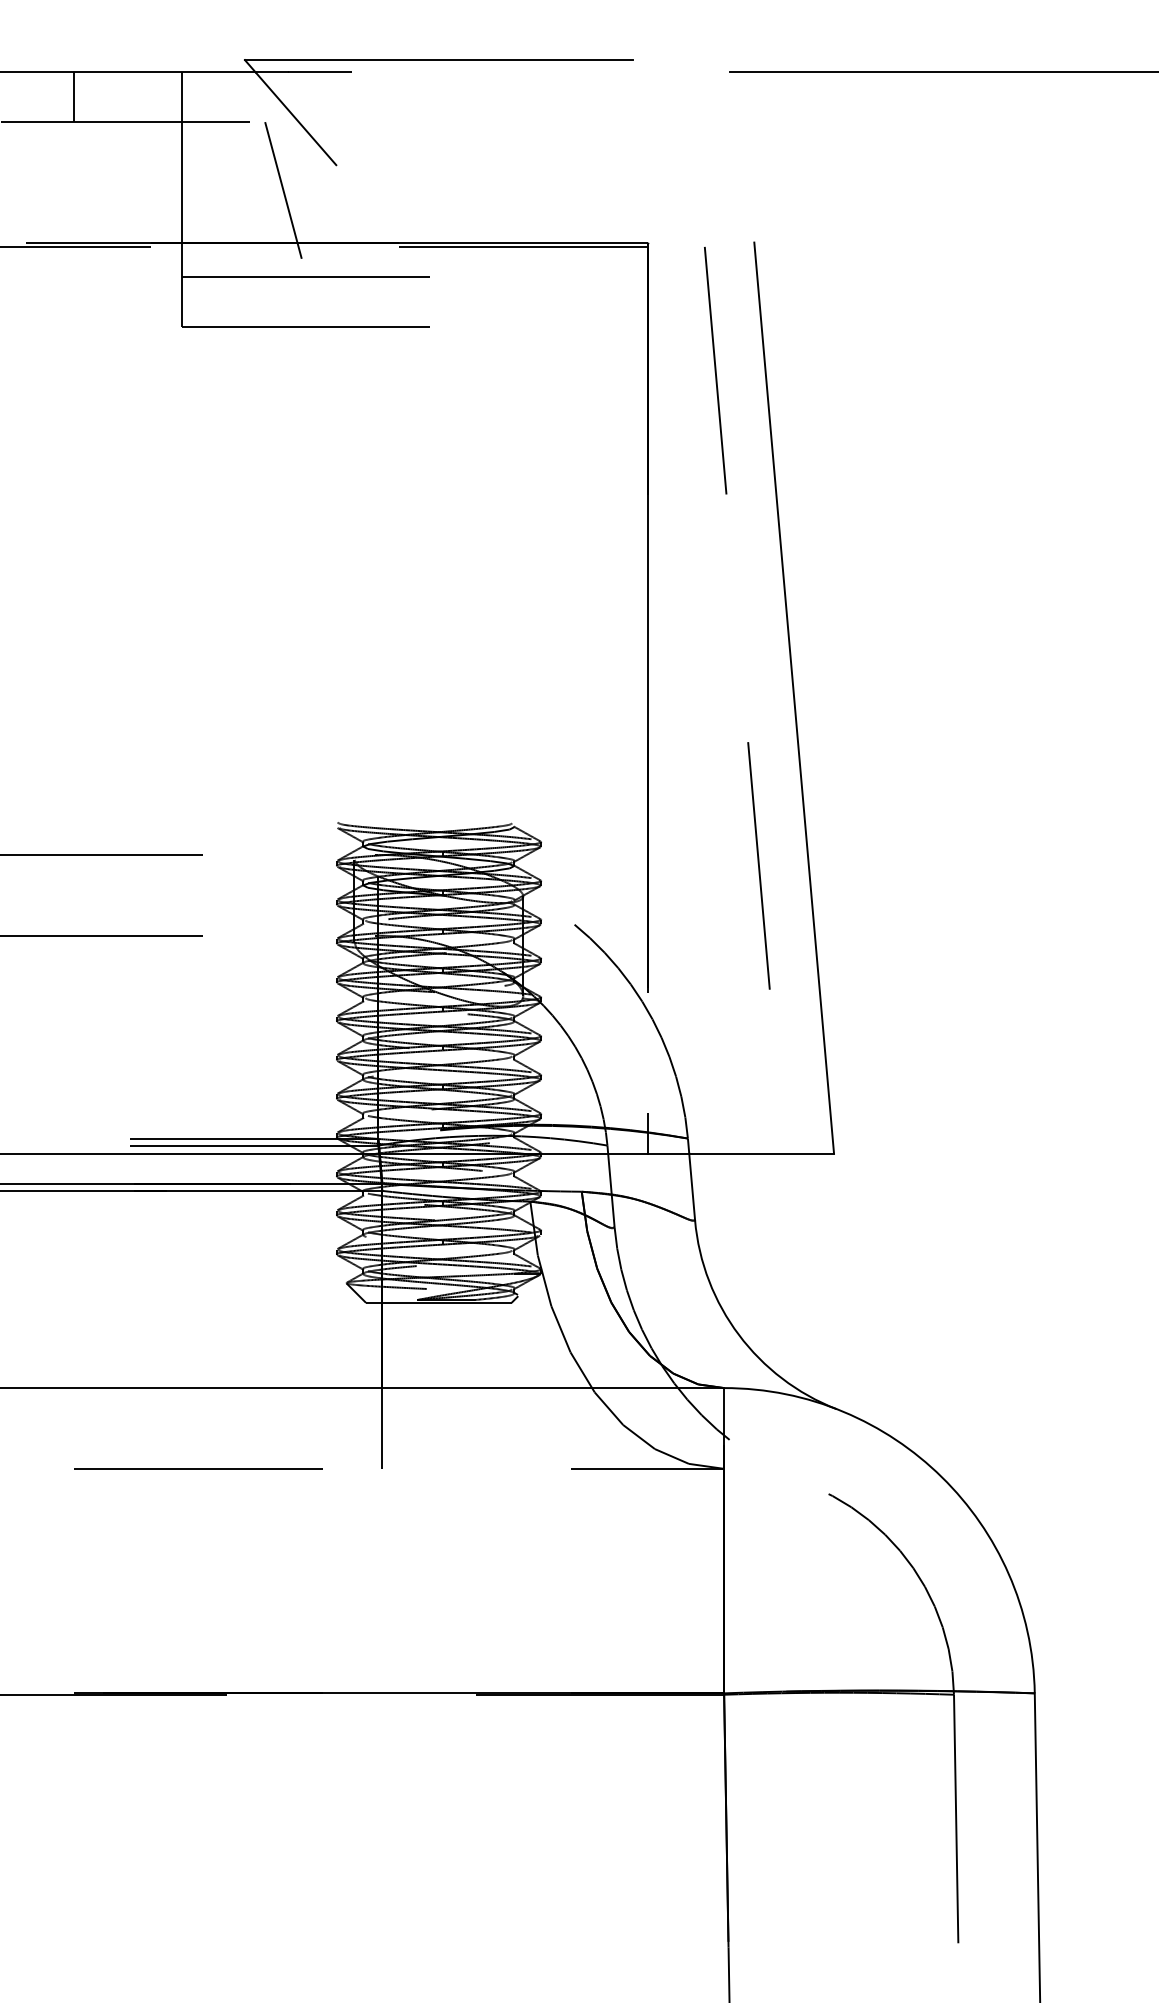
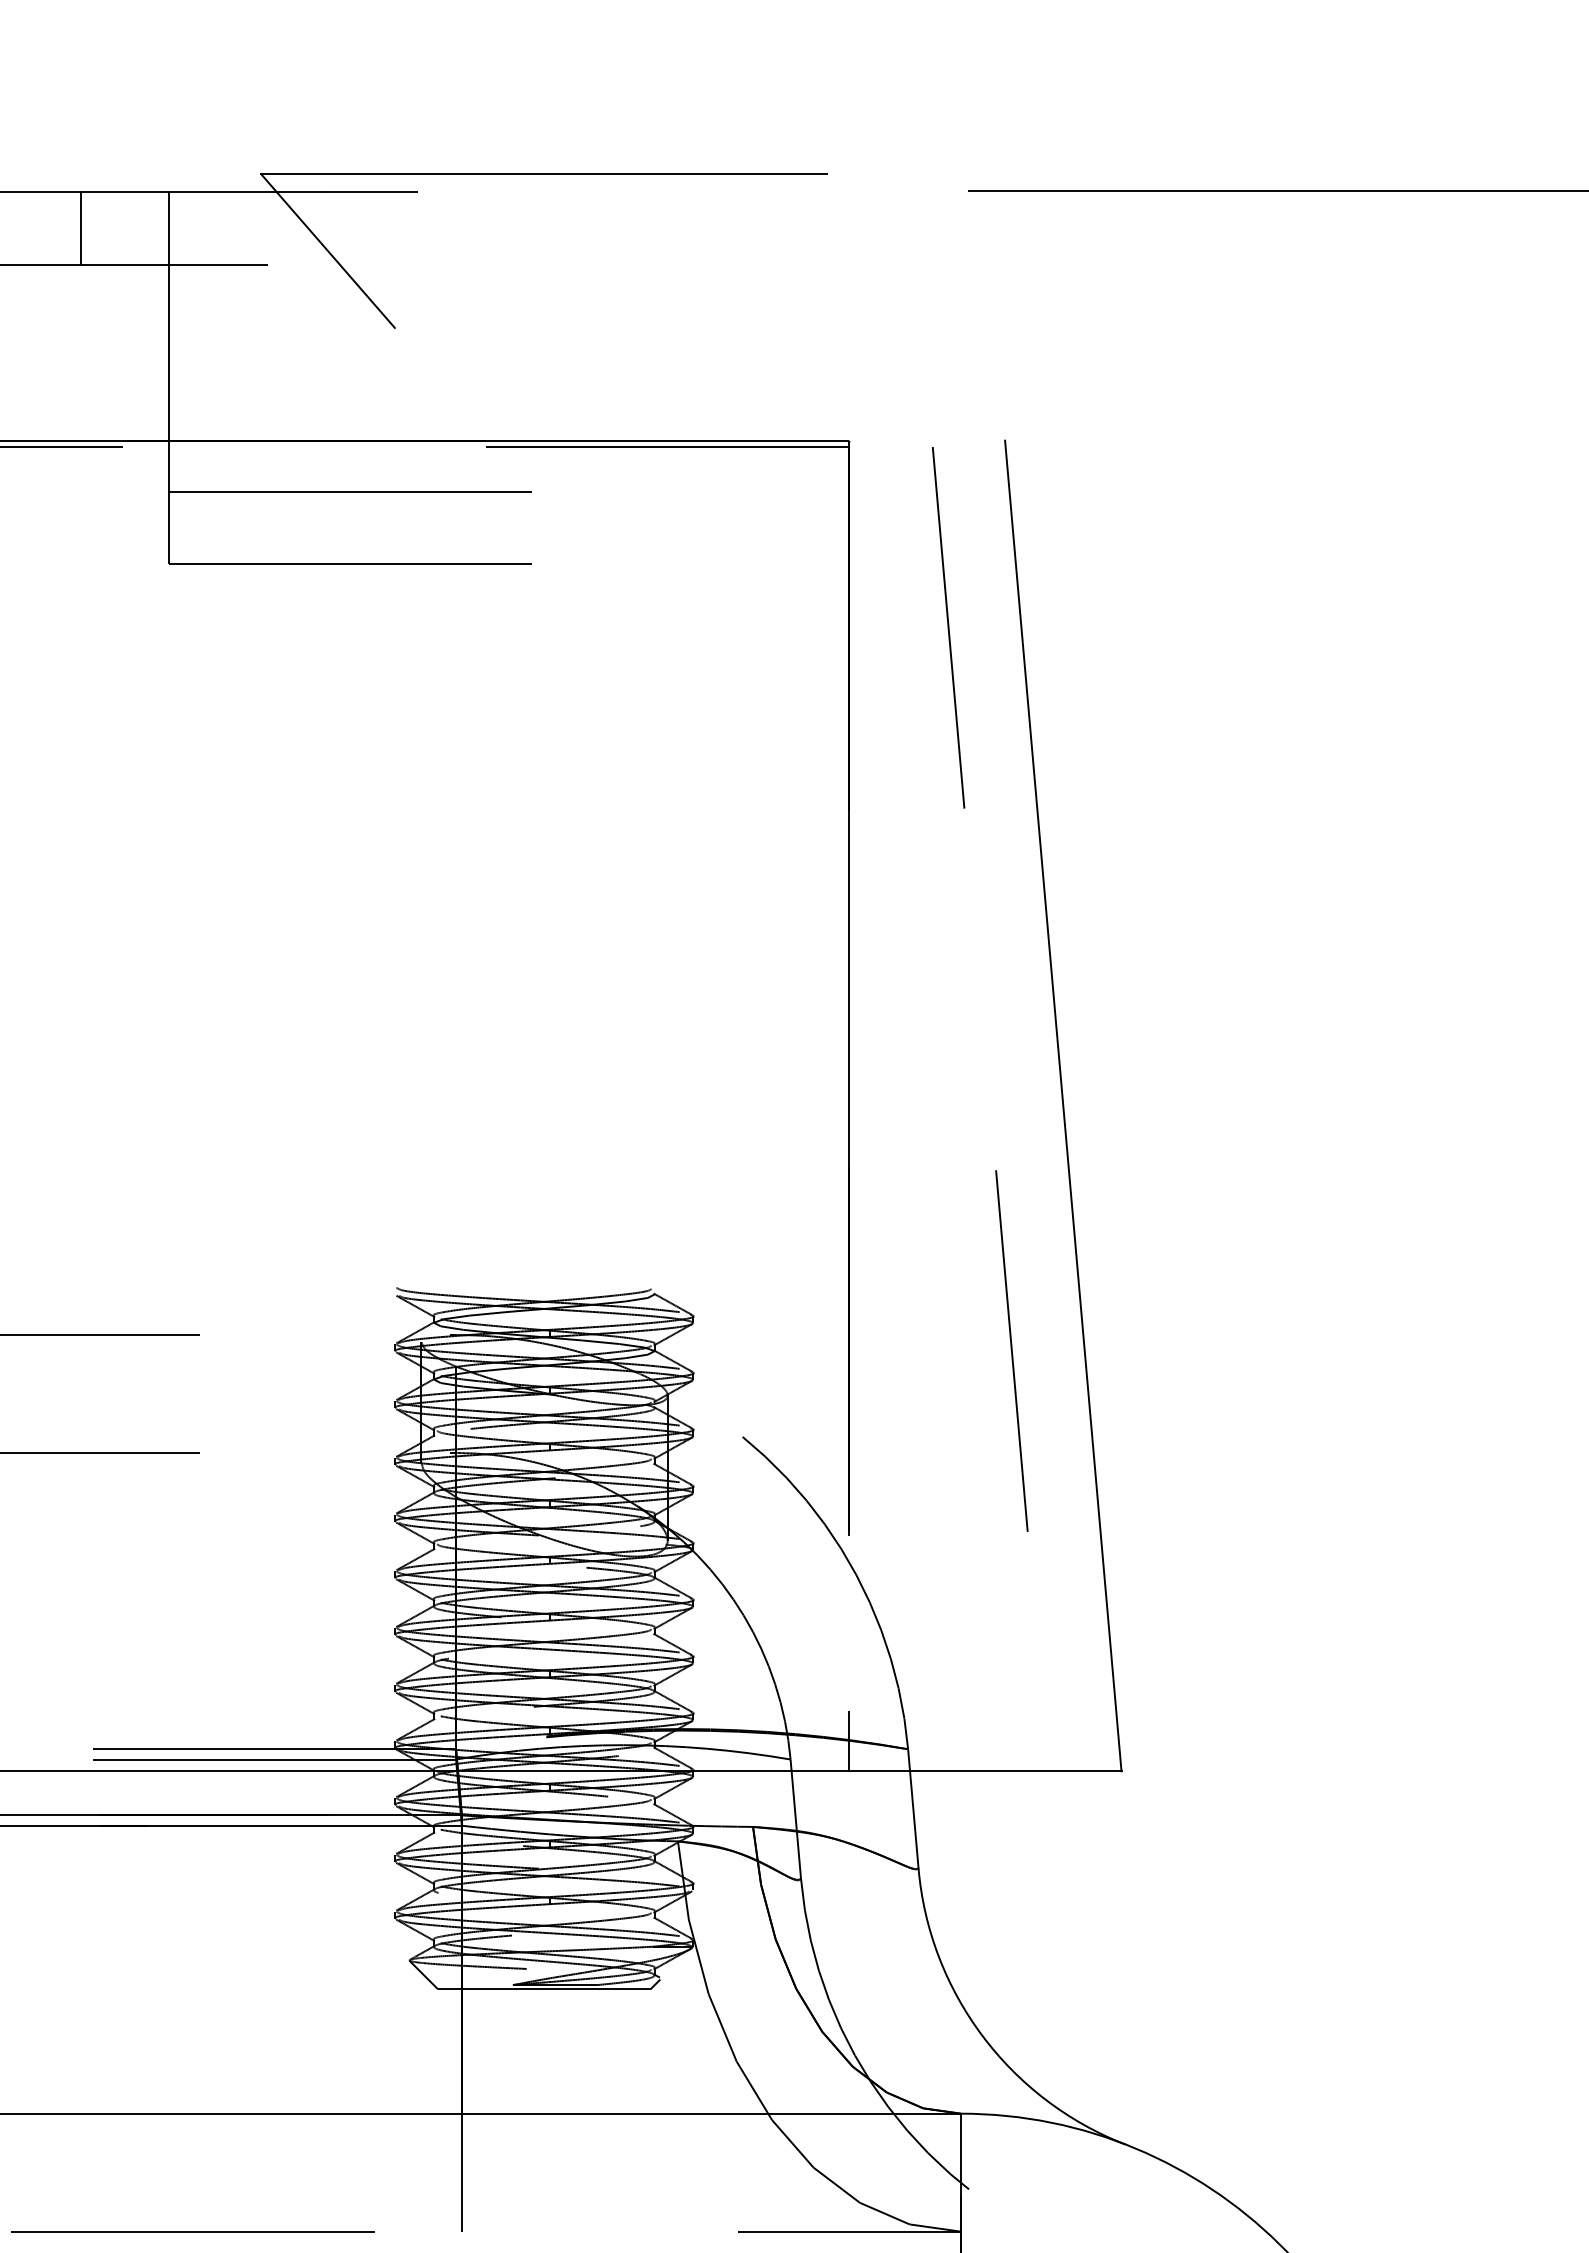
line: (73, 97) -> (80, 228), moved
line: (283, 190) -> (317, 364), removed

